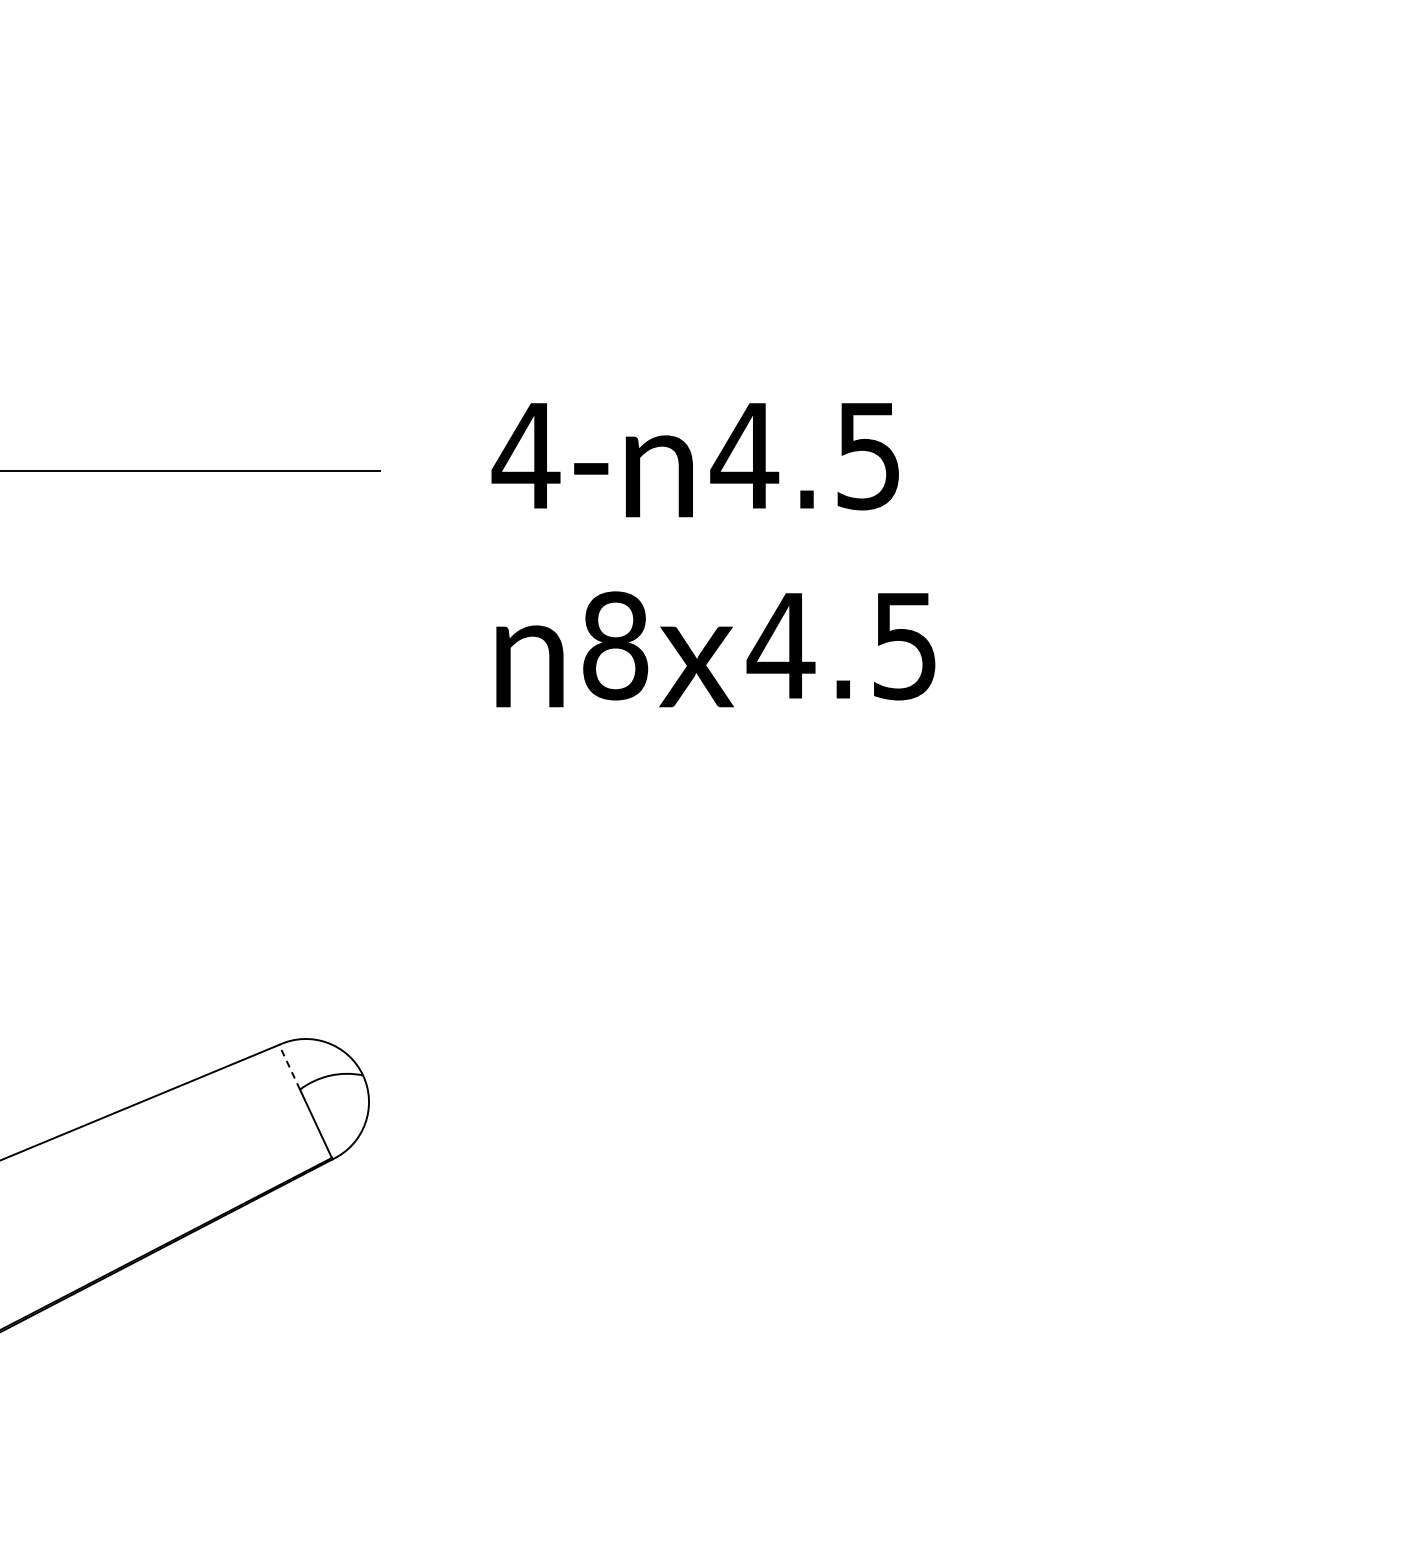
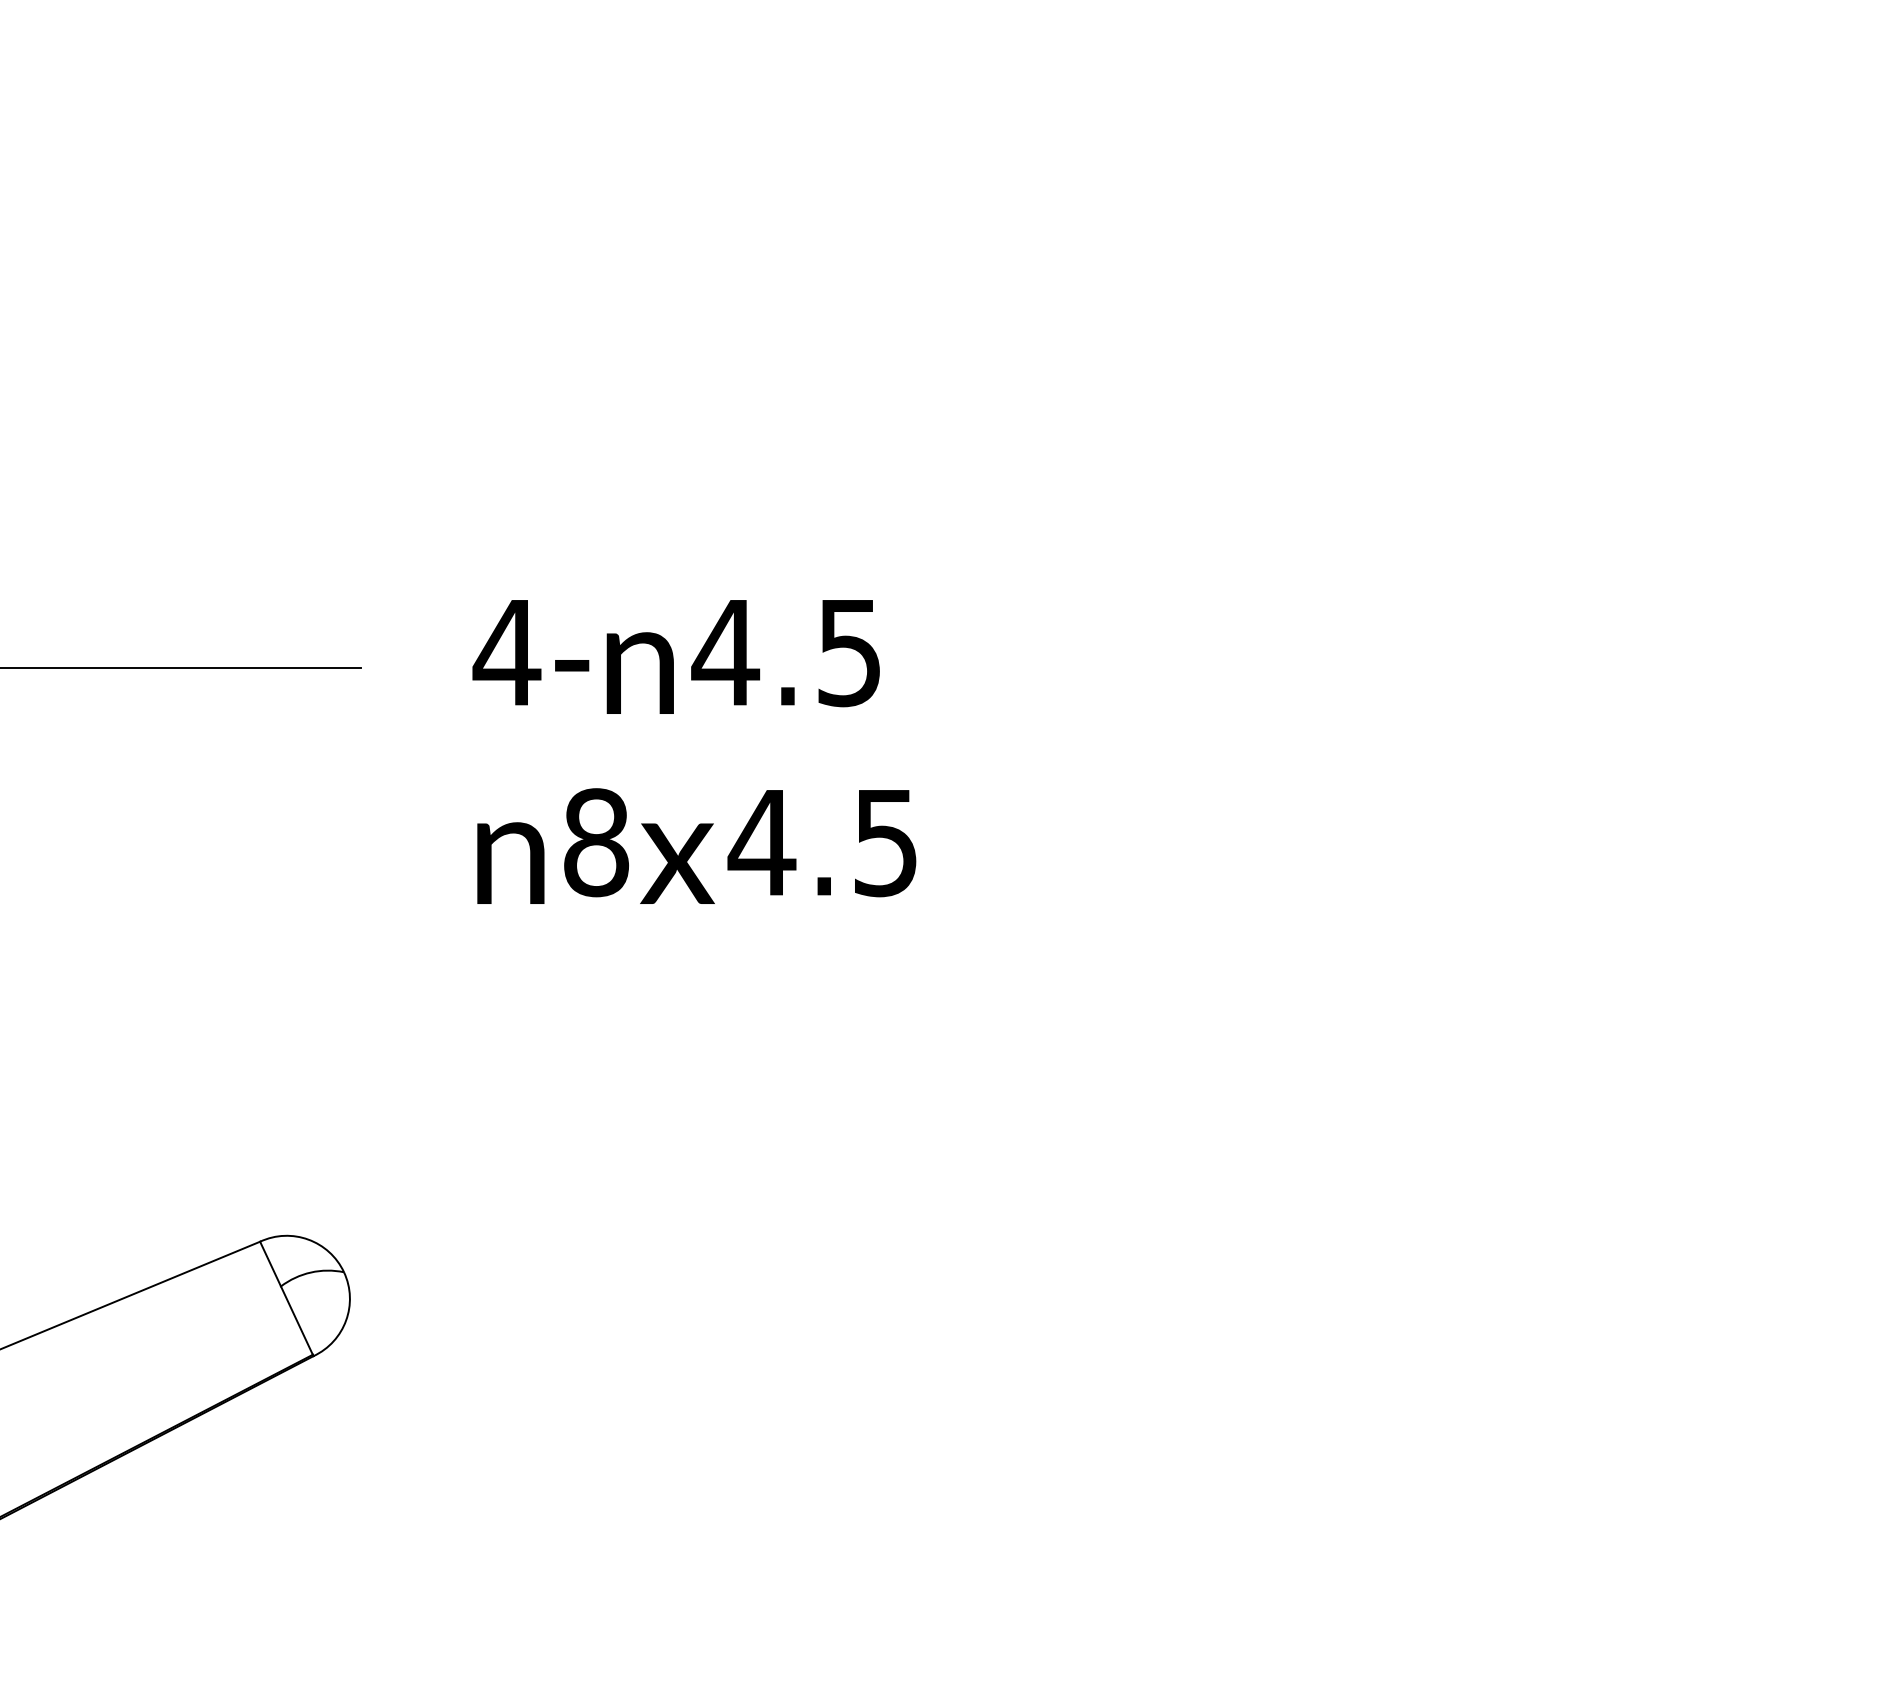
line: (289, 1067) -> (270, 1264), dashed -> solid

